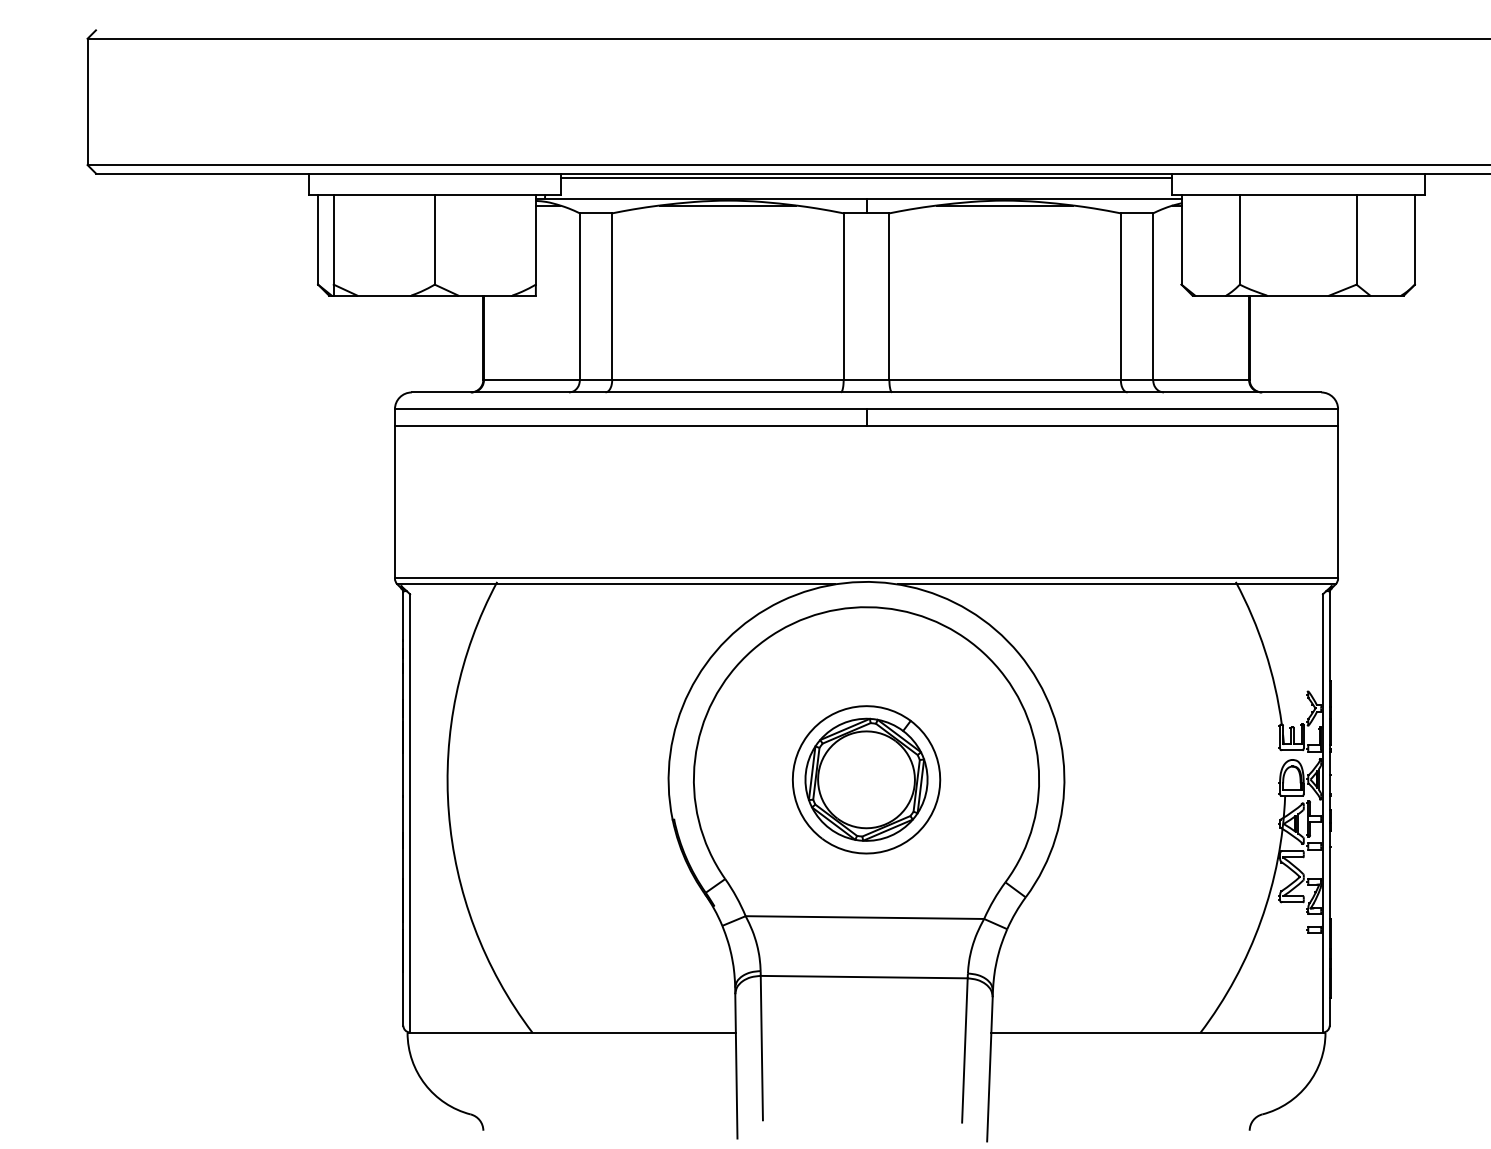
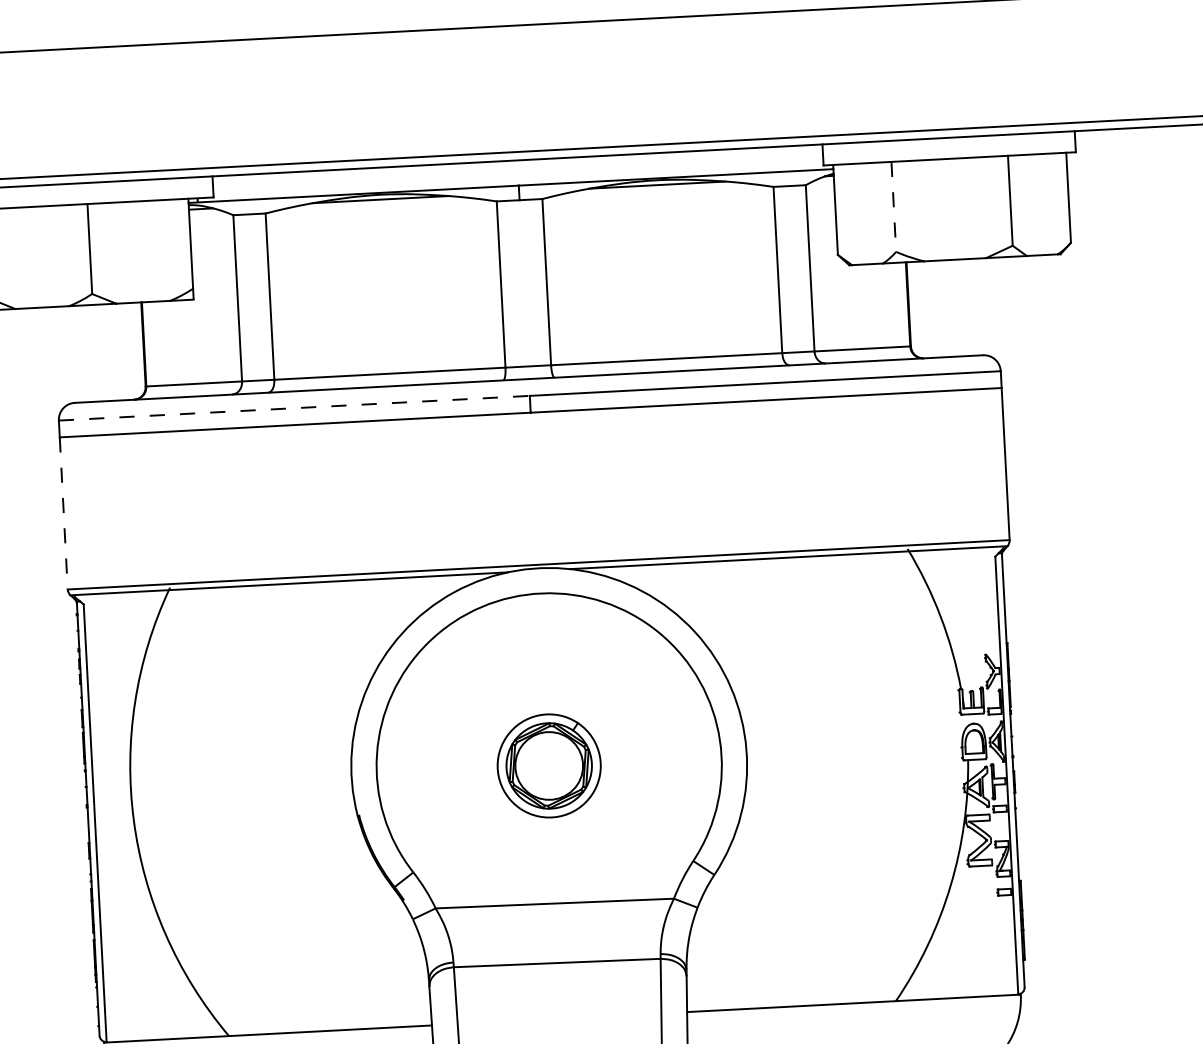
line: (866, 177) -> (517, 164), removed
line: (1239, 240) -> (893, 207), solid -> dashed
line: (630, 409) -> (294, 408), solid -> dashed
line: (394, 502) -> (63, 513), solid -> dashed
part: (866, 779) -> (549, 765), size x0.7

